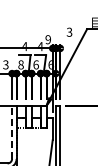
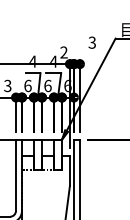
text: (48, 39) -> (64, 52), 9 -> 2
text: (20, 64) -> (27, 85), 8 -> 6
line: (12, 132) -> (16, 175), dashed -> solid

